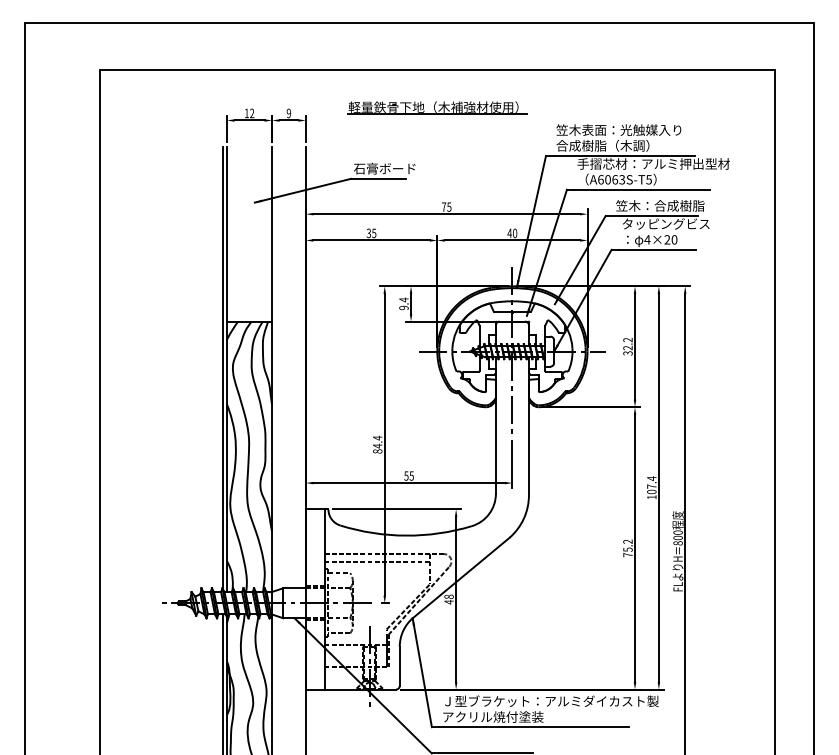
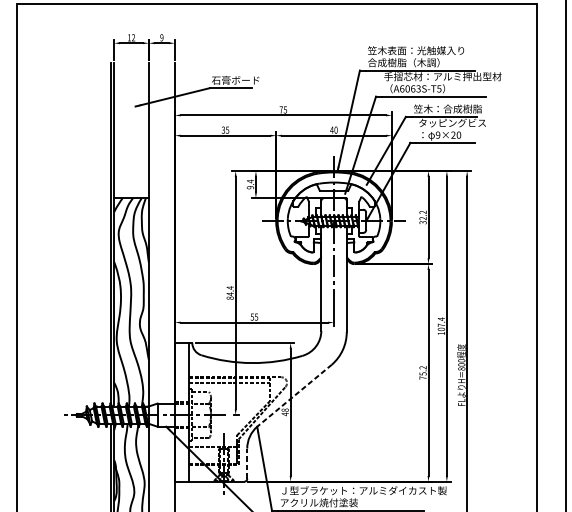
part: (437, 107) -> (276, 33), removed
text: (647, 239) -> (438, 134), 4×20 -> 9×20
line: (461, 578) -> (294, 396), solid -> dashed
line: (399, 666) -> (247, 463), solid -> dashed

